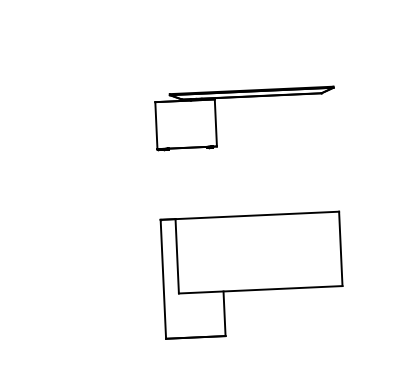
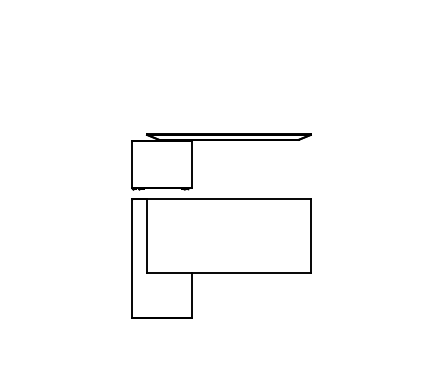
part: (244, 97) -> (221, 140), moved

